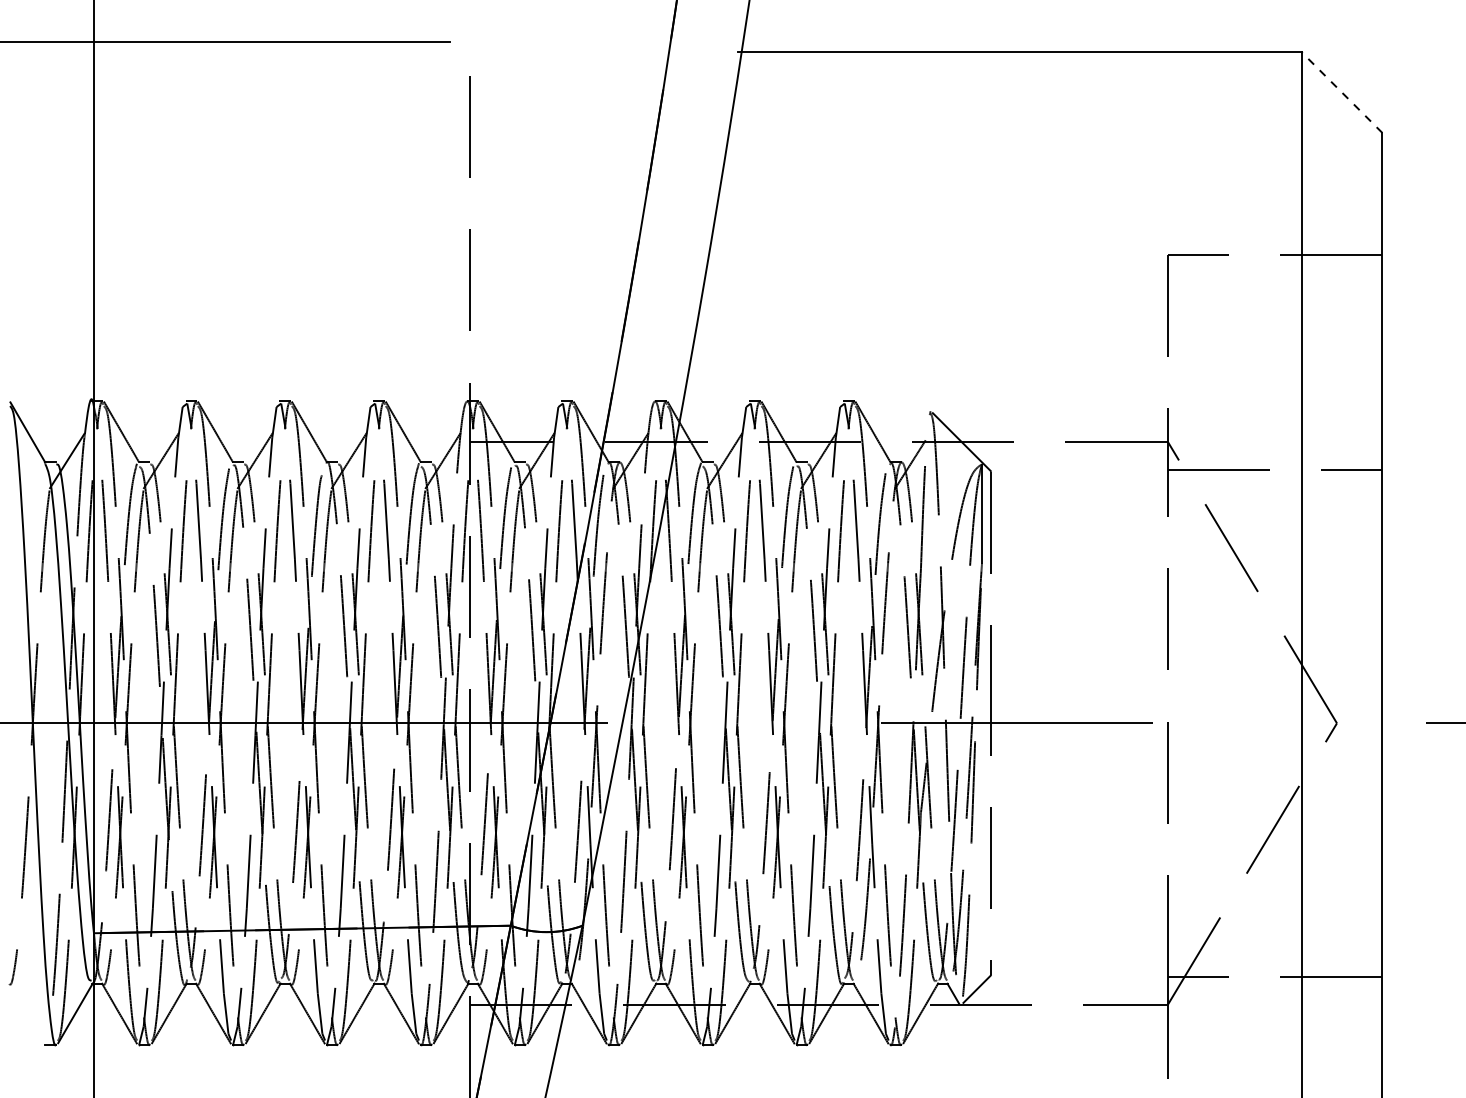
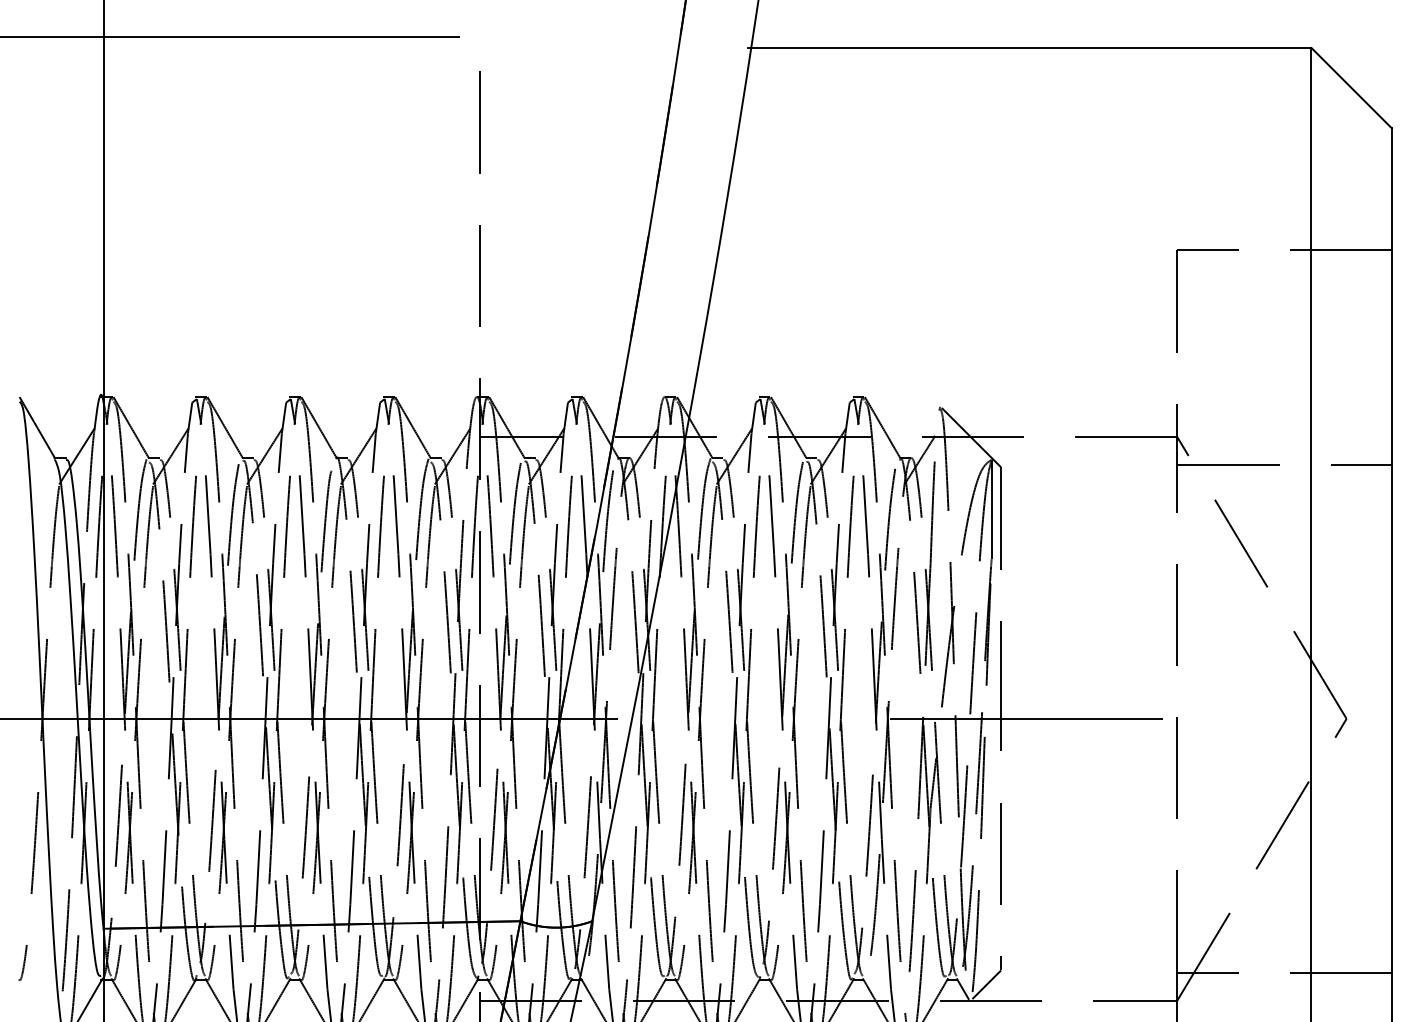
line: (1342, 92) -> (1352, 88), dashed -> solid

